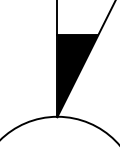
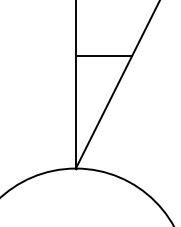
fill: (77, 75) -> (103, 112), removed

